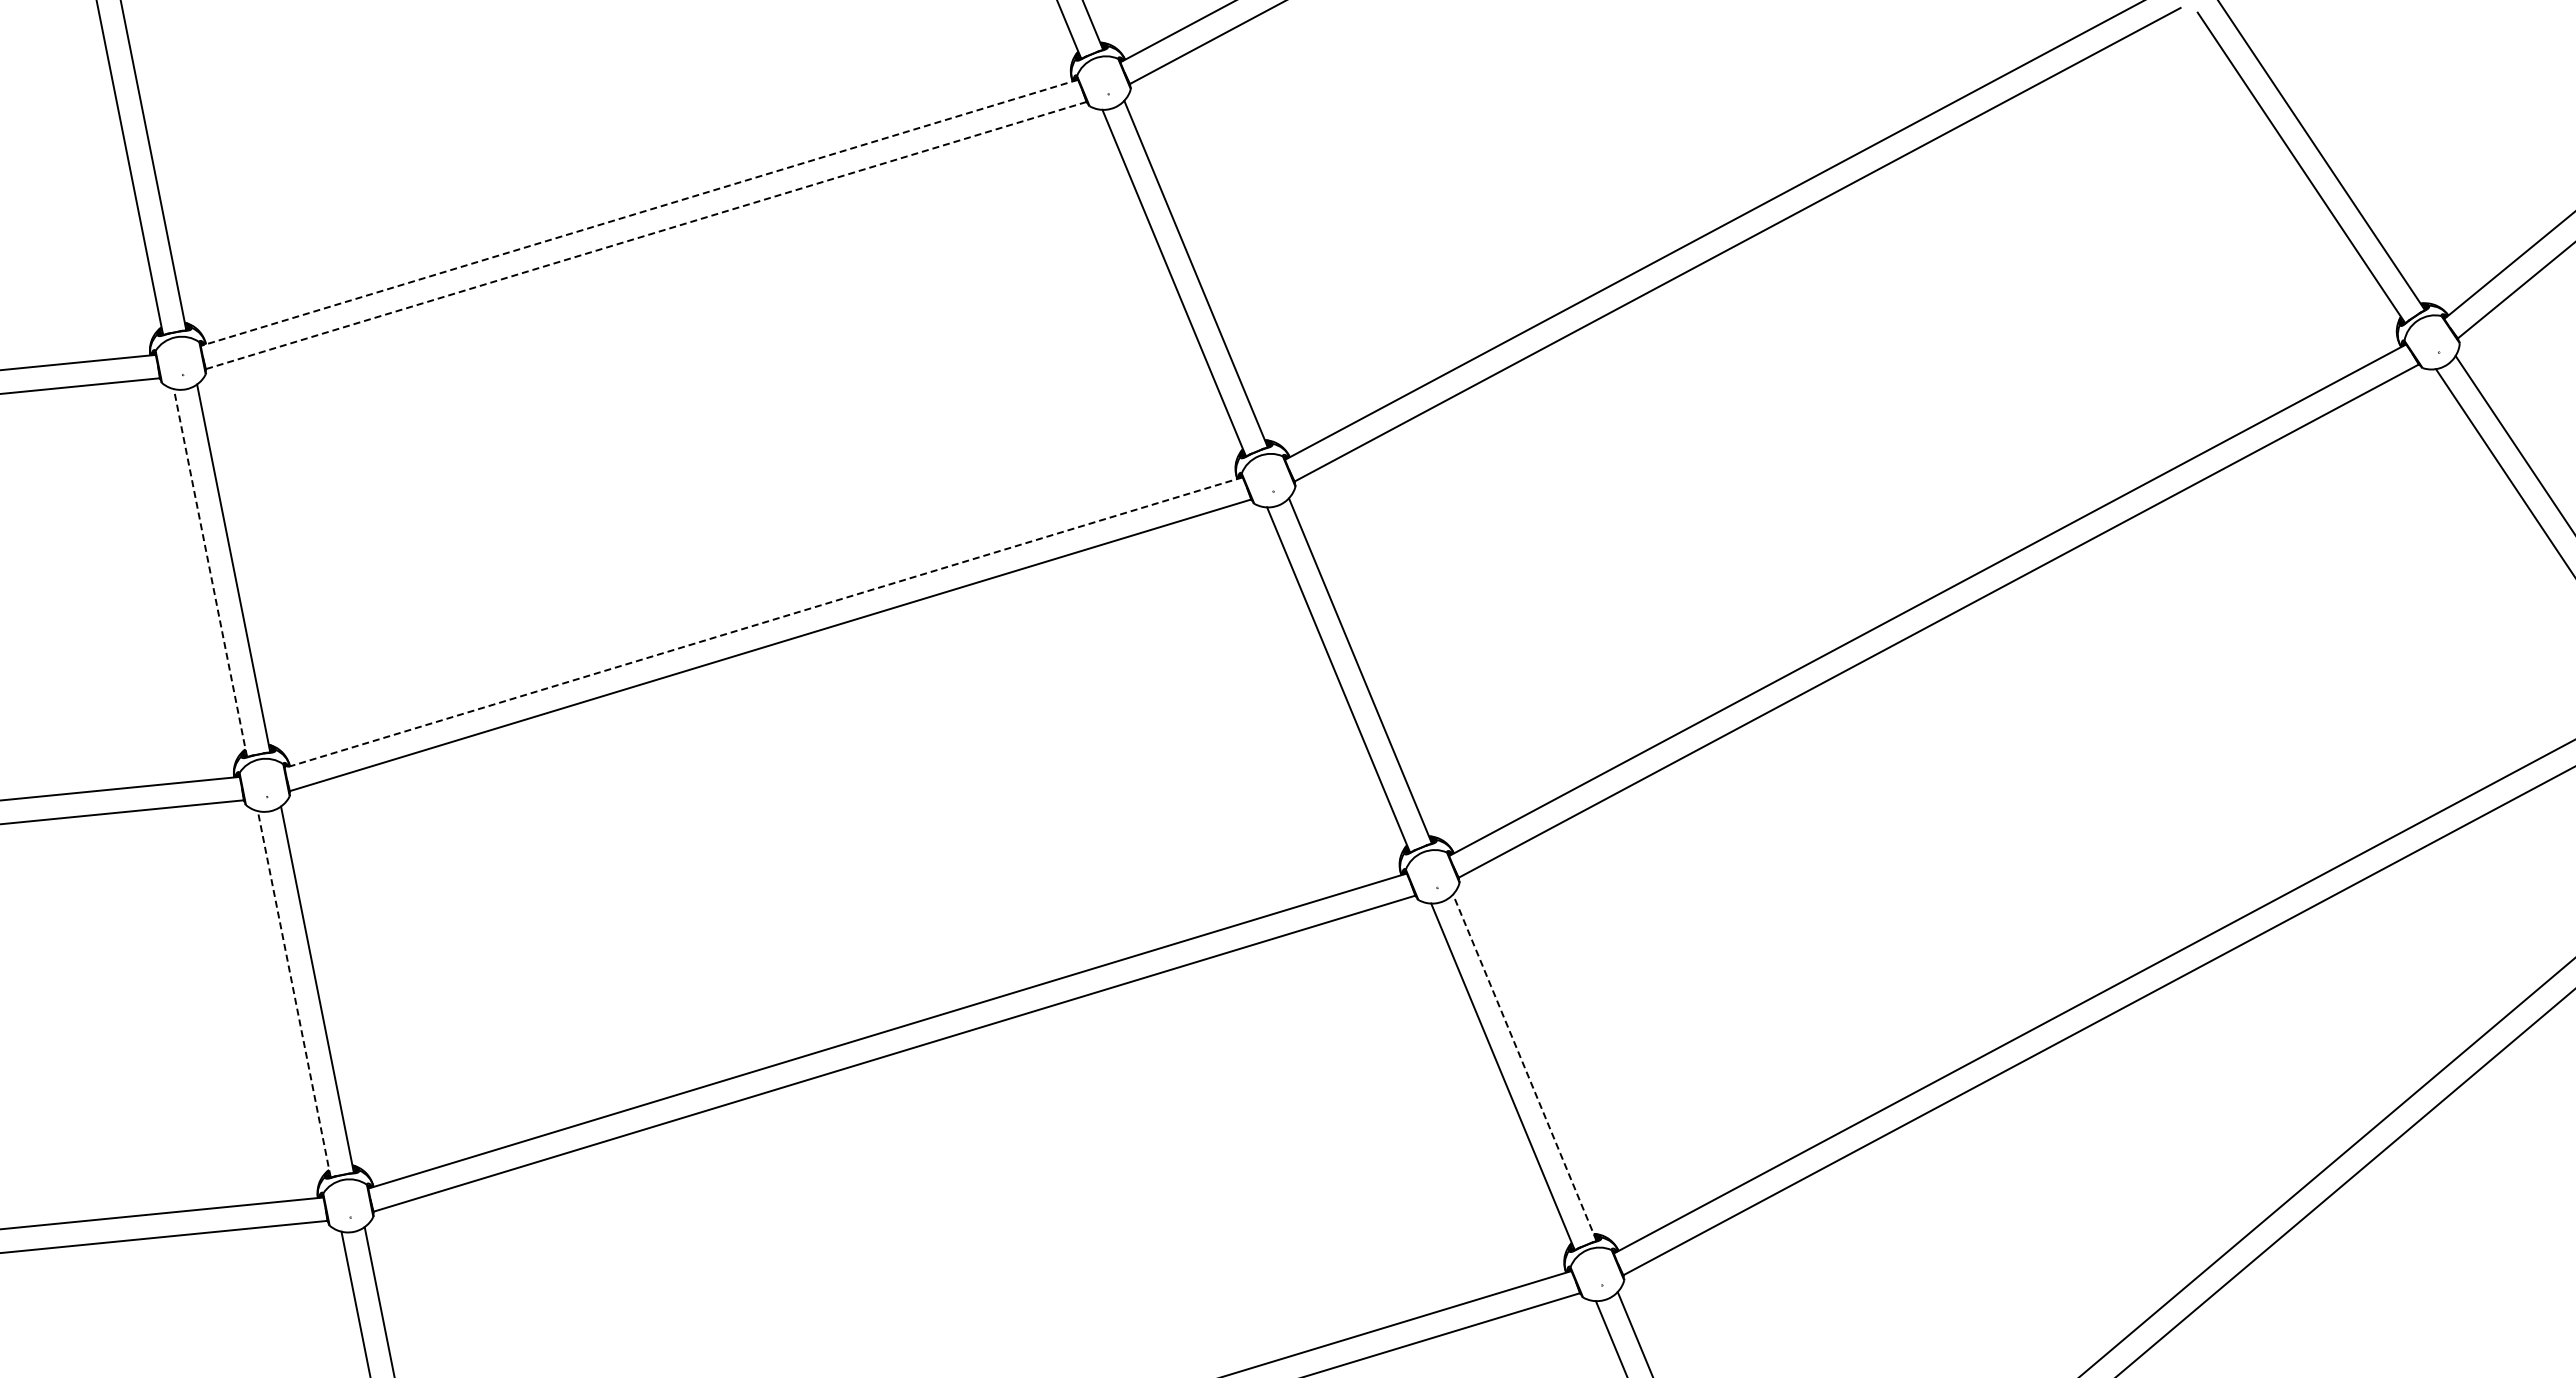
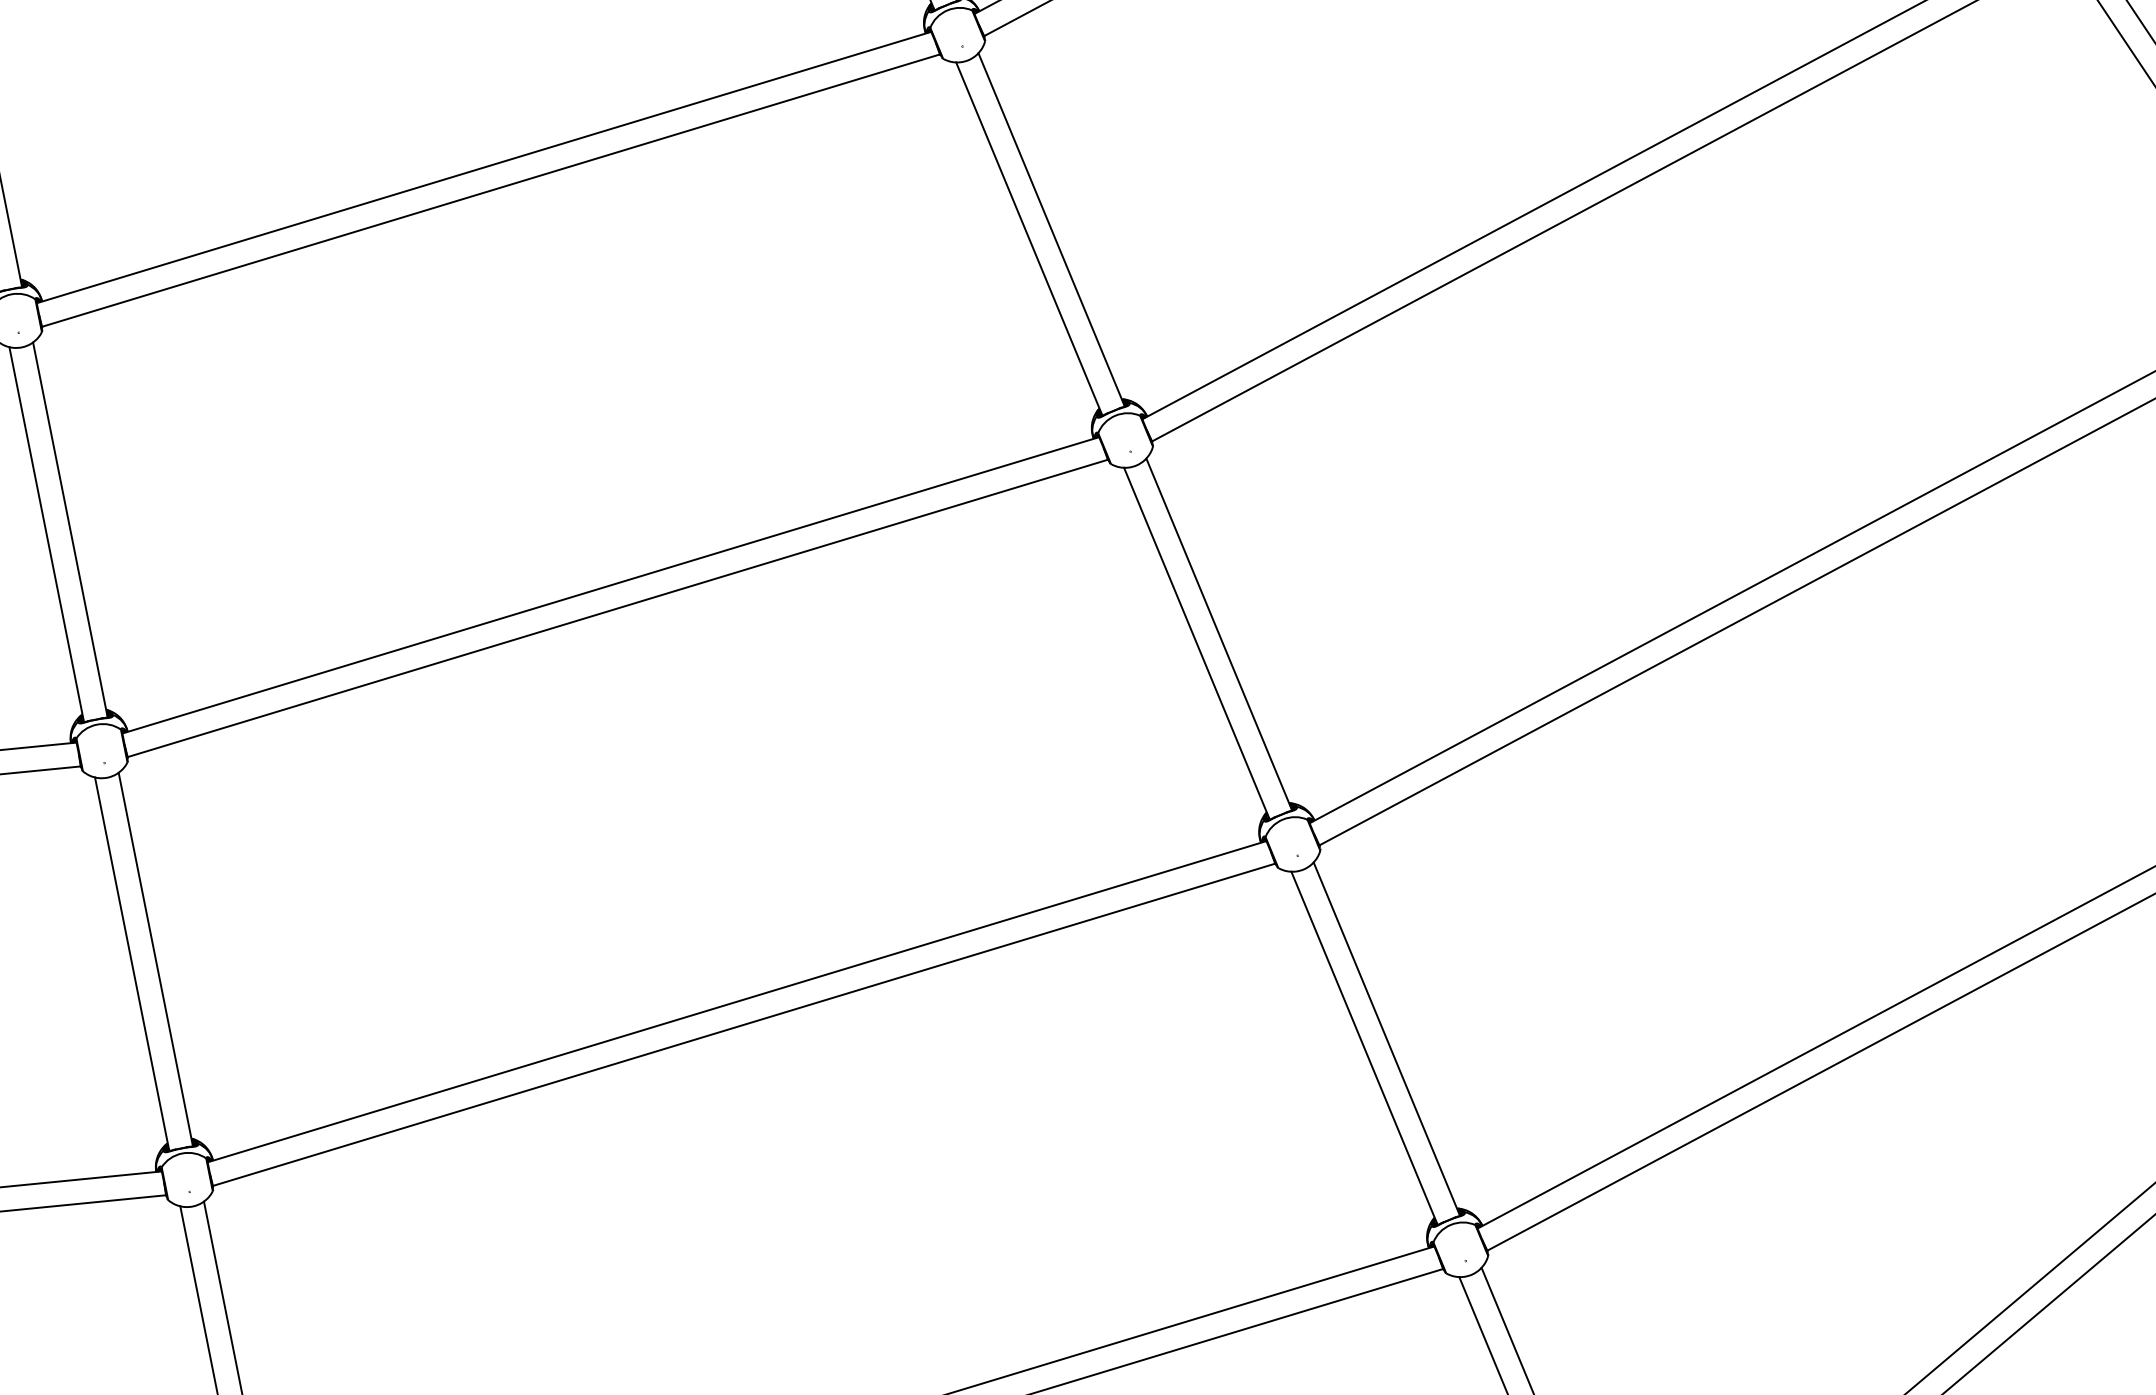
line: (638, 213) -> (483, 168), dashed -> solid
line: (645, 235) -> (490, 190), dashed -> solid
line: (210, 572) -> (46, 534), dashed -> solid
line: (763, 622) -> (610, 585), dashed -> solid
line: (294, 994) -> (132, 964), dashed -> solid
line: (1524, 1067) -> (1386, 1038), dashed -> solid

